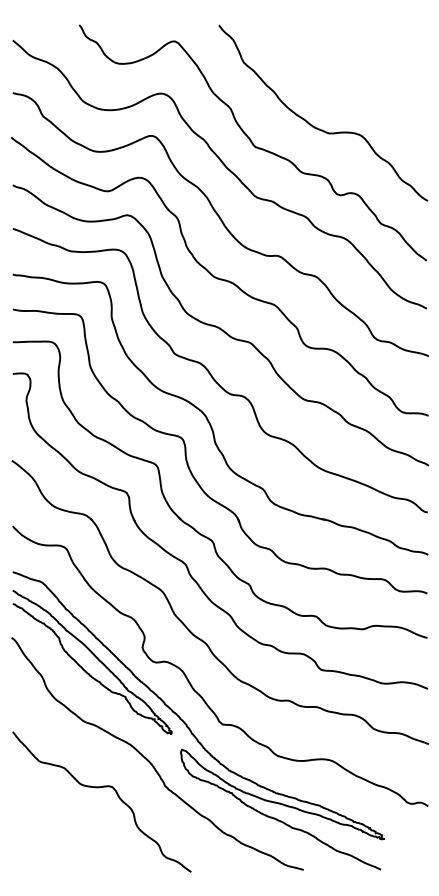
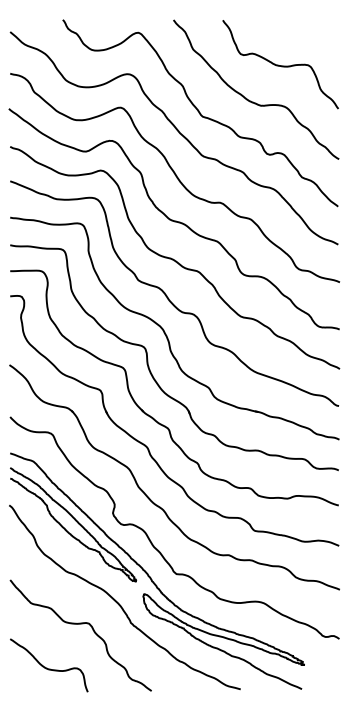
curve: (353, 82) -> (280, 65), added
curve: (61, 843) -> (48, 668), added

